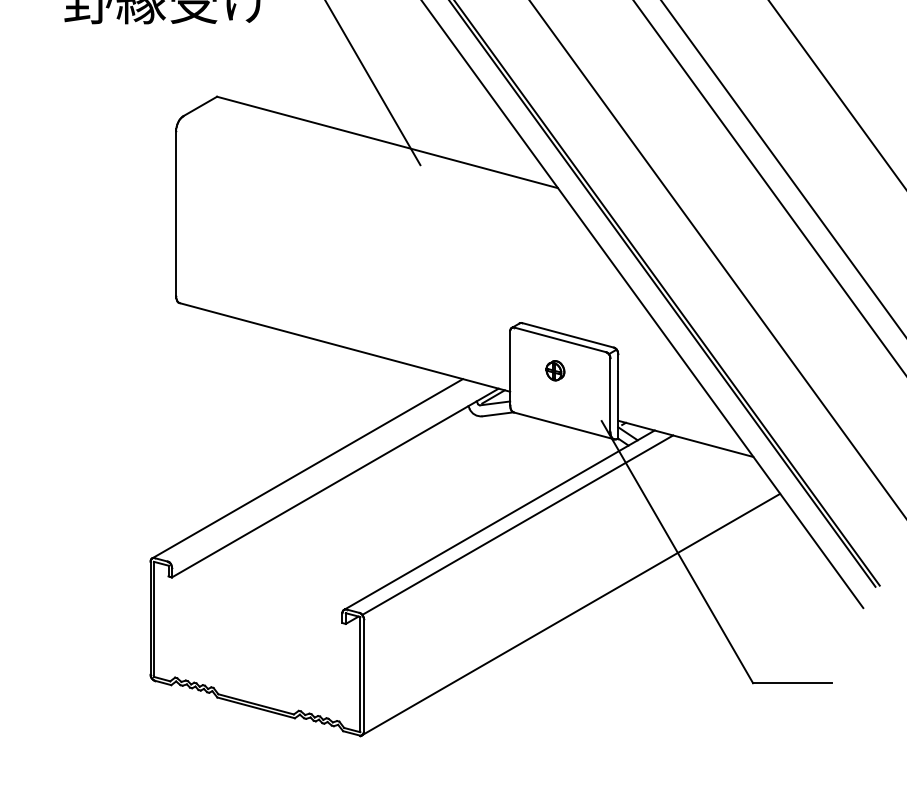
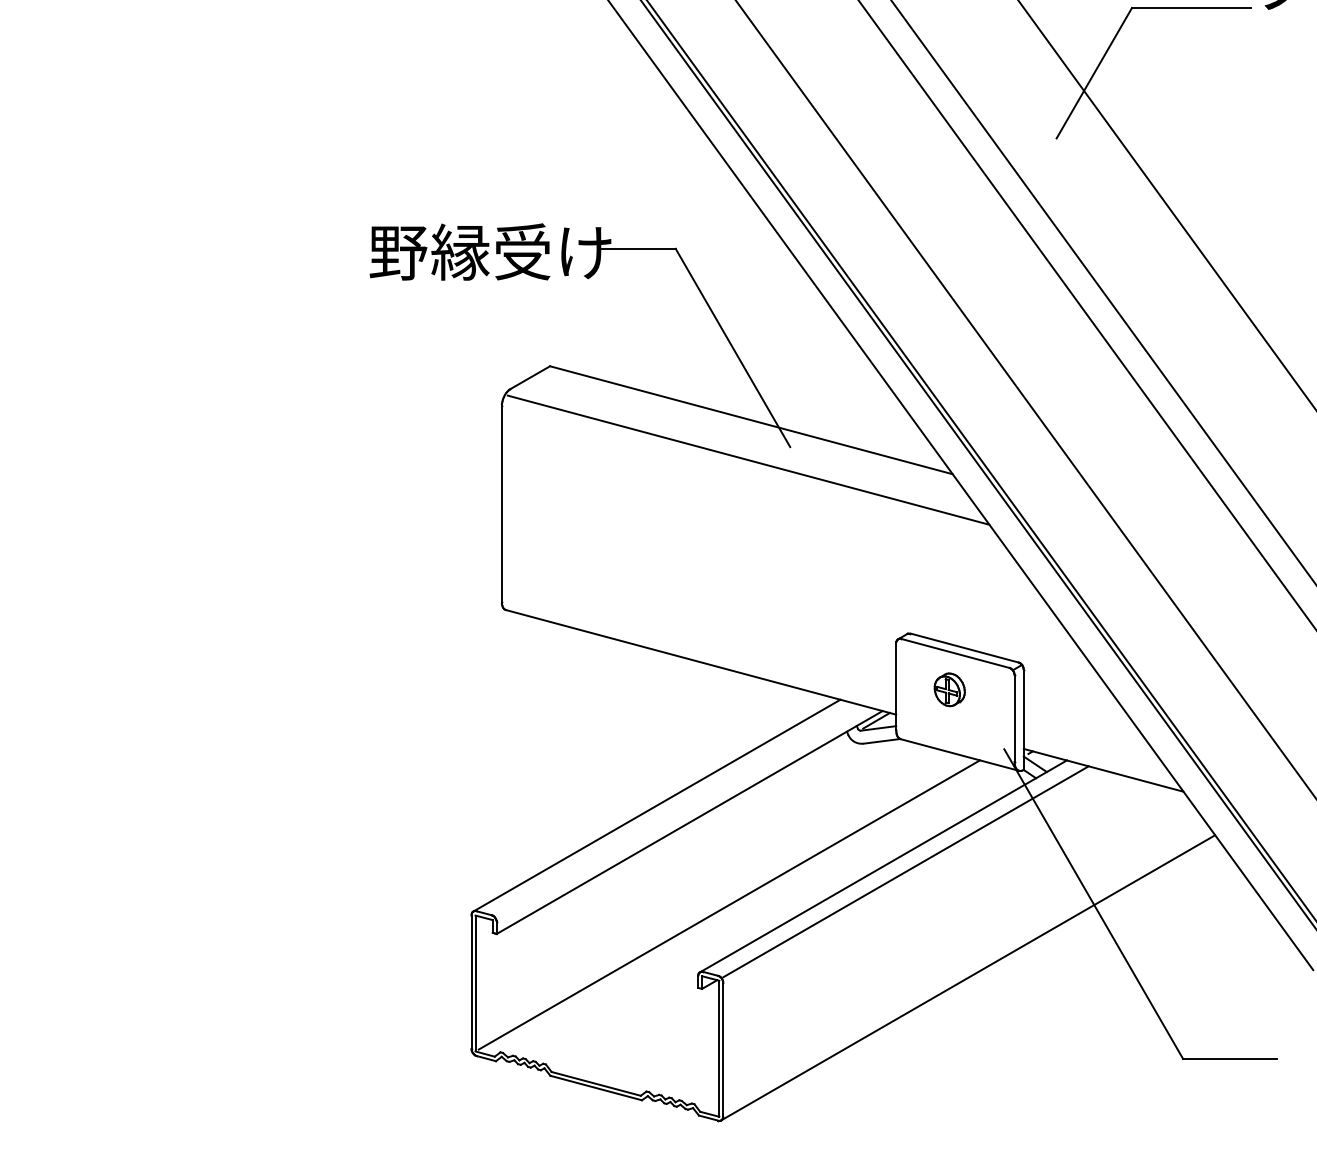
line: (385, 175) -> (748, 459), added
part: (555, 370) -> (949, 689), size x1.43
line: (368, 552) -> (728, 904), added

